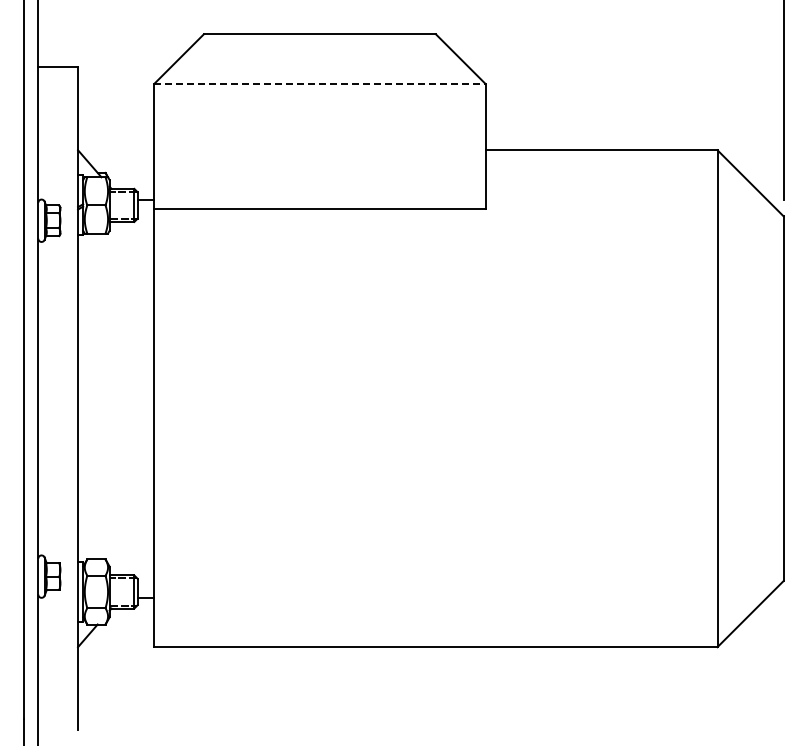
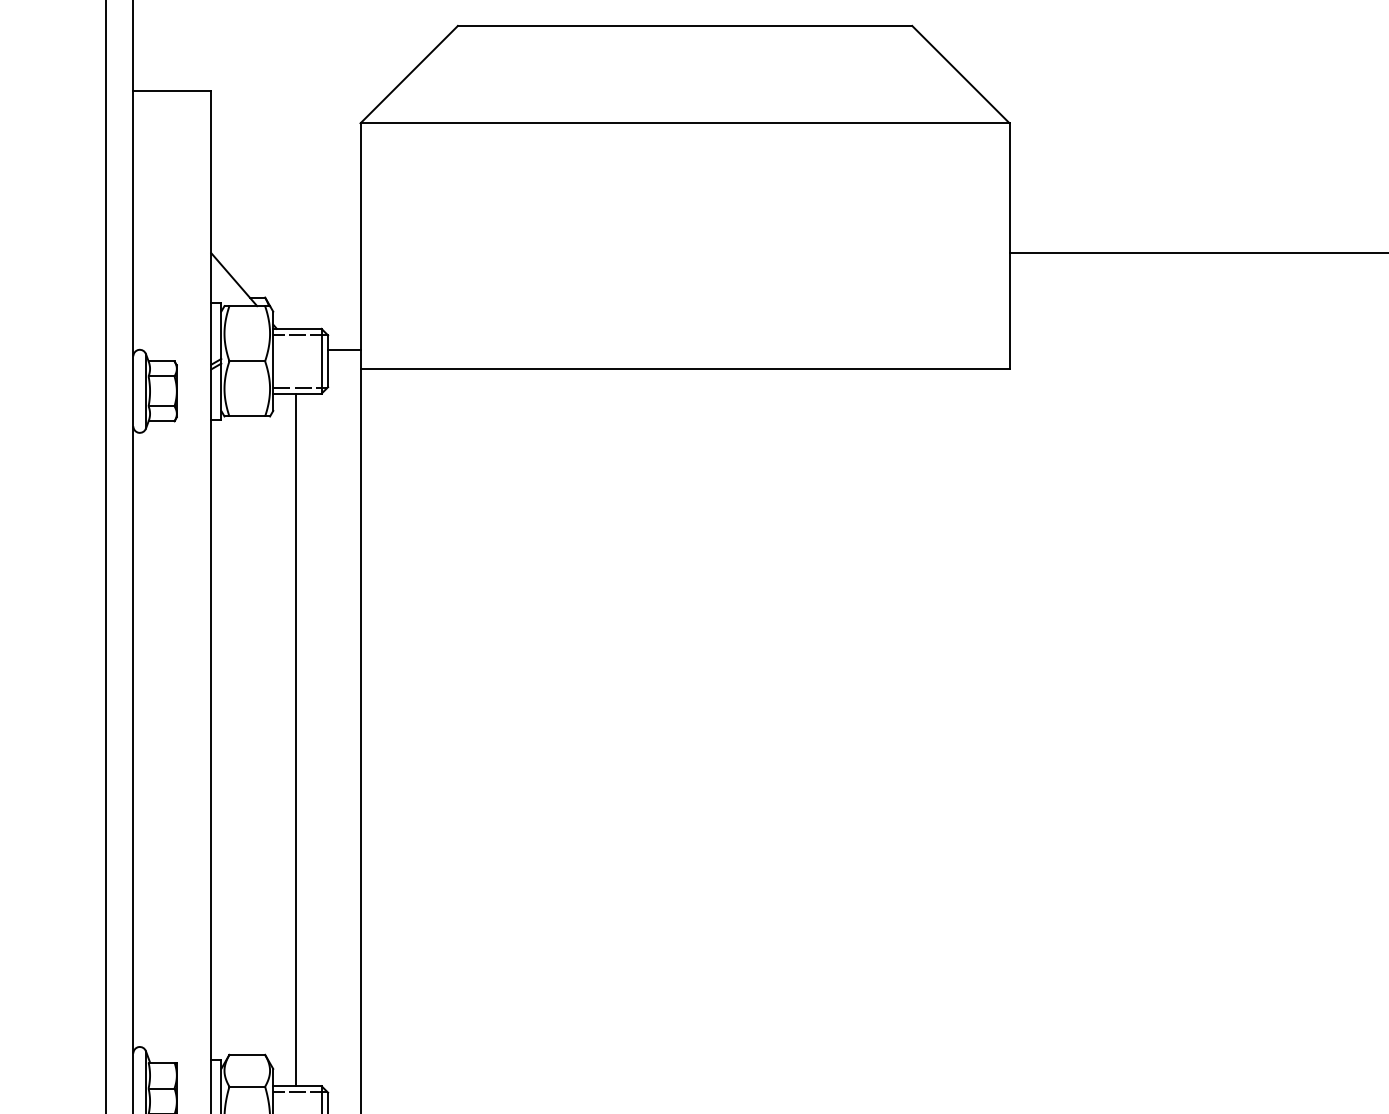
line: (319, 83) -> (684, 122), dashed -> solid
line: (121, 398) -> (296, 739), added

